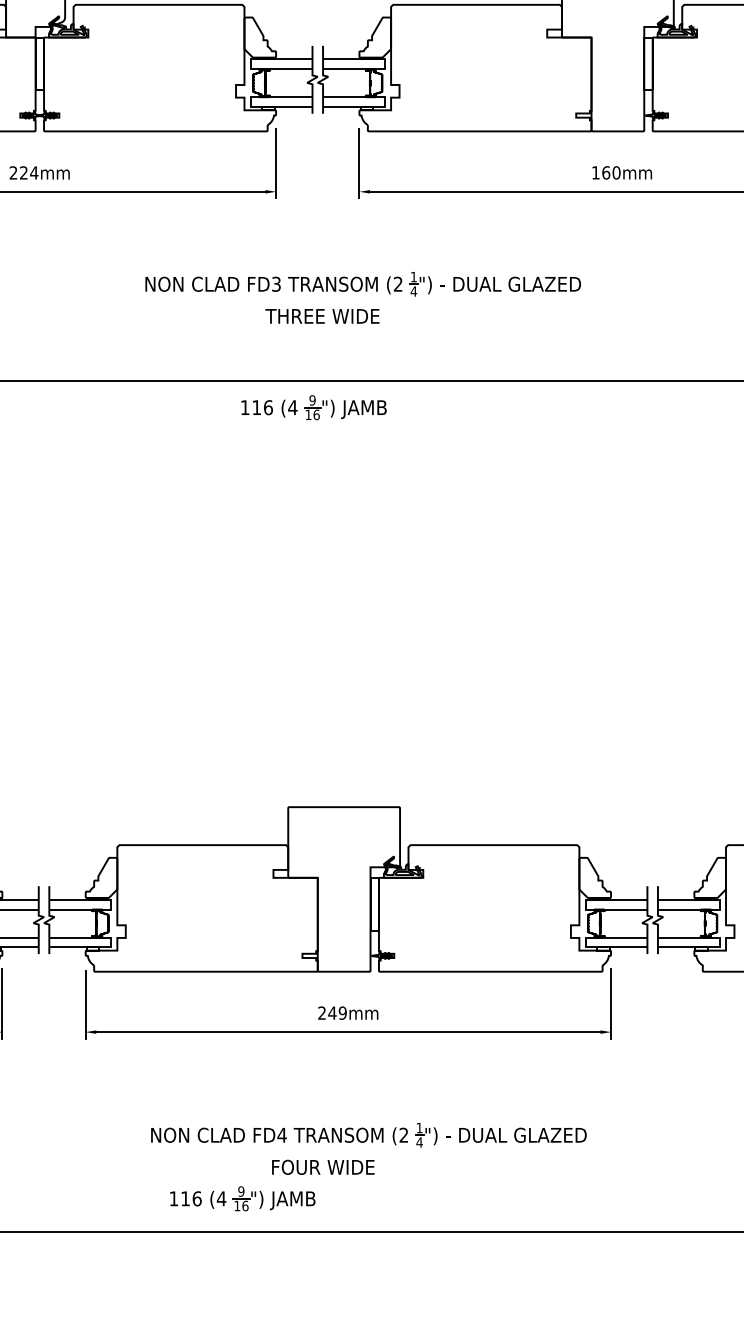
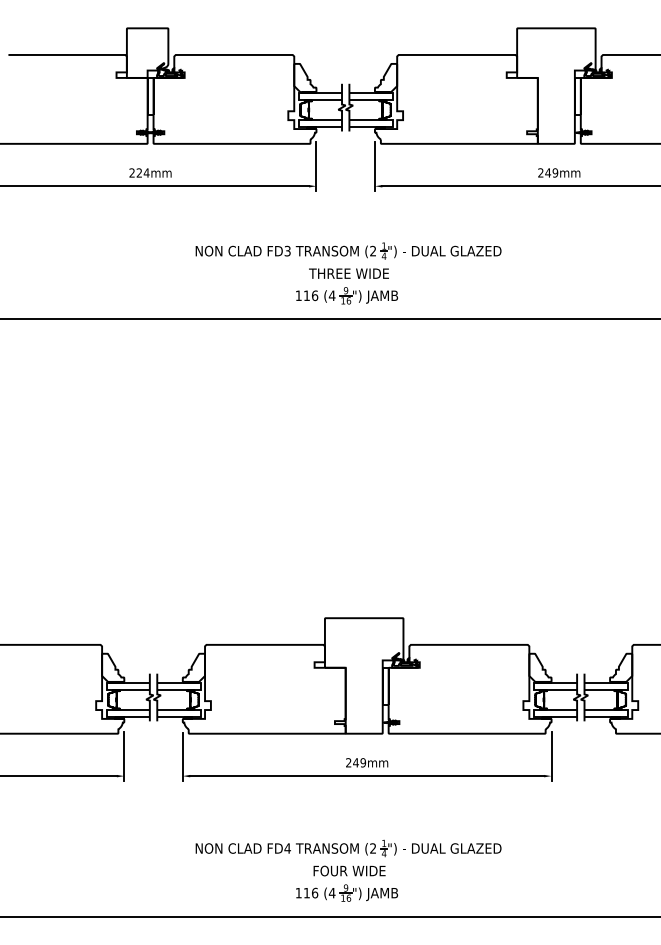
text: (606, 172) -> (548, 172), 160mm -> 249mm
part: (363, 283) -> (348, 250), moved
part: (313, 407) -> (346, 295), moved
part: (368, 1135) -> (348, 848), moved
part: (243, 1197) -> (347, 892), moved

